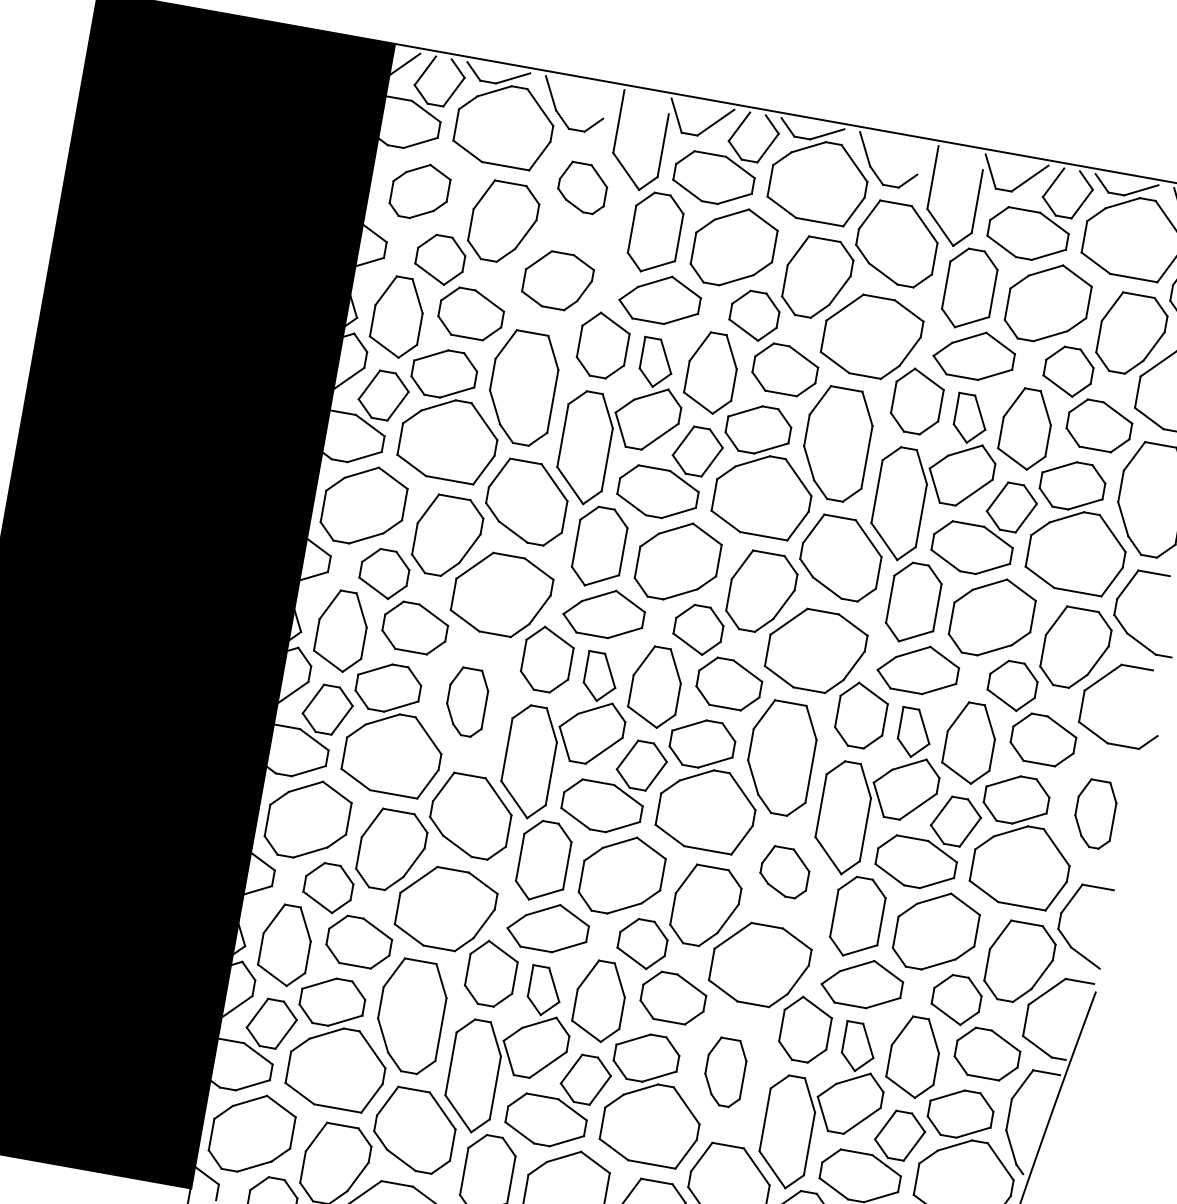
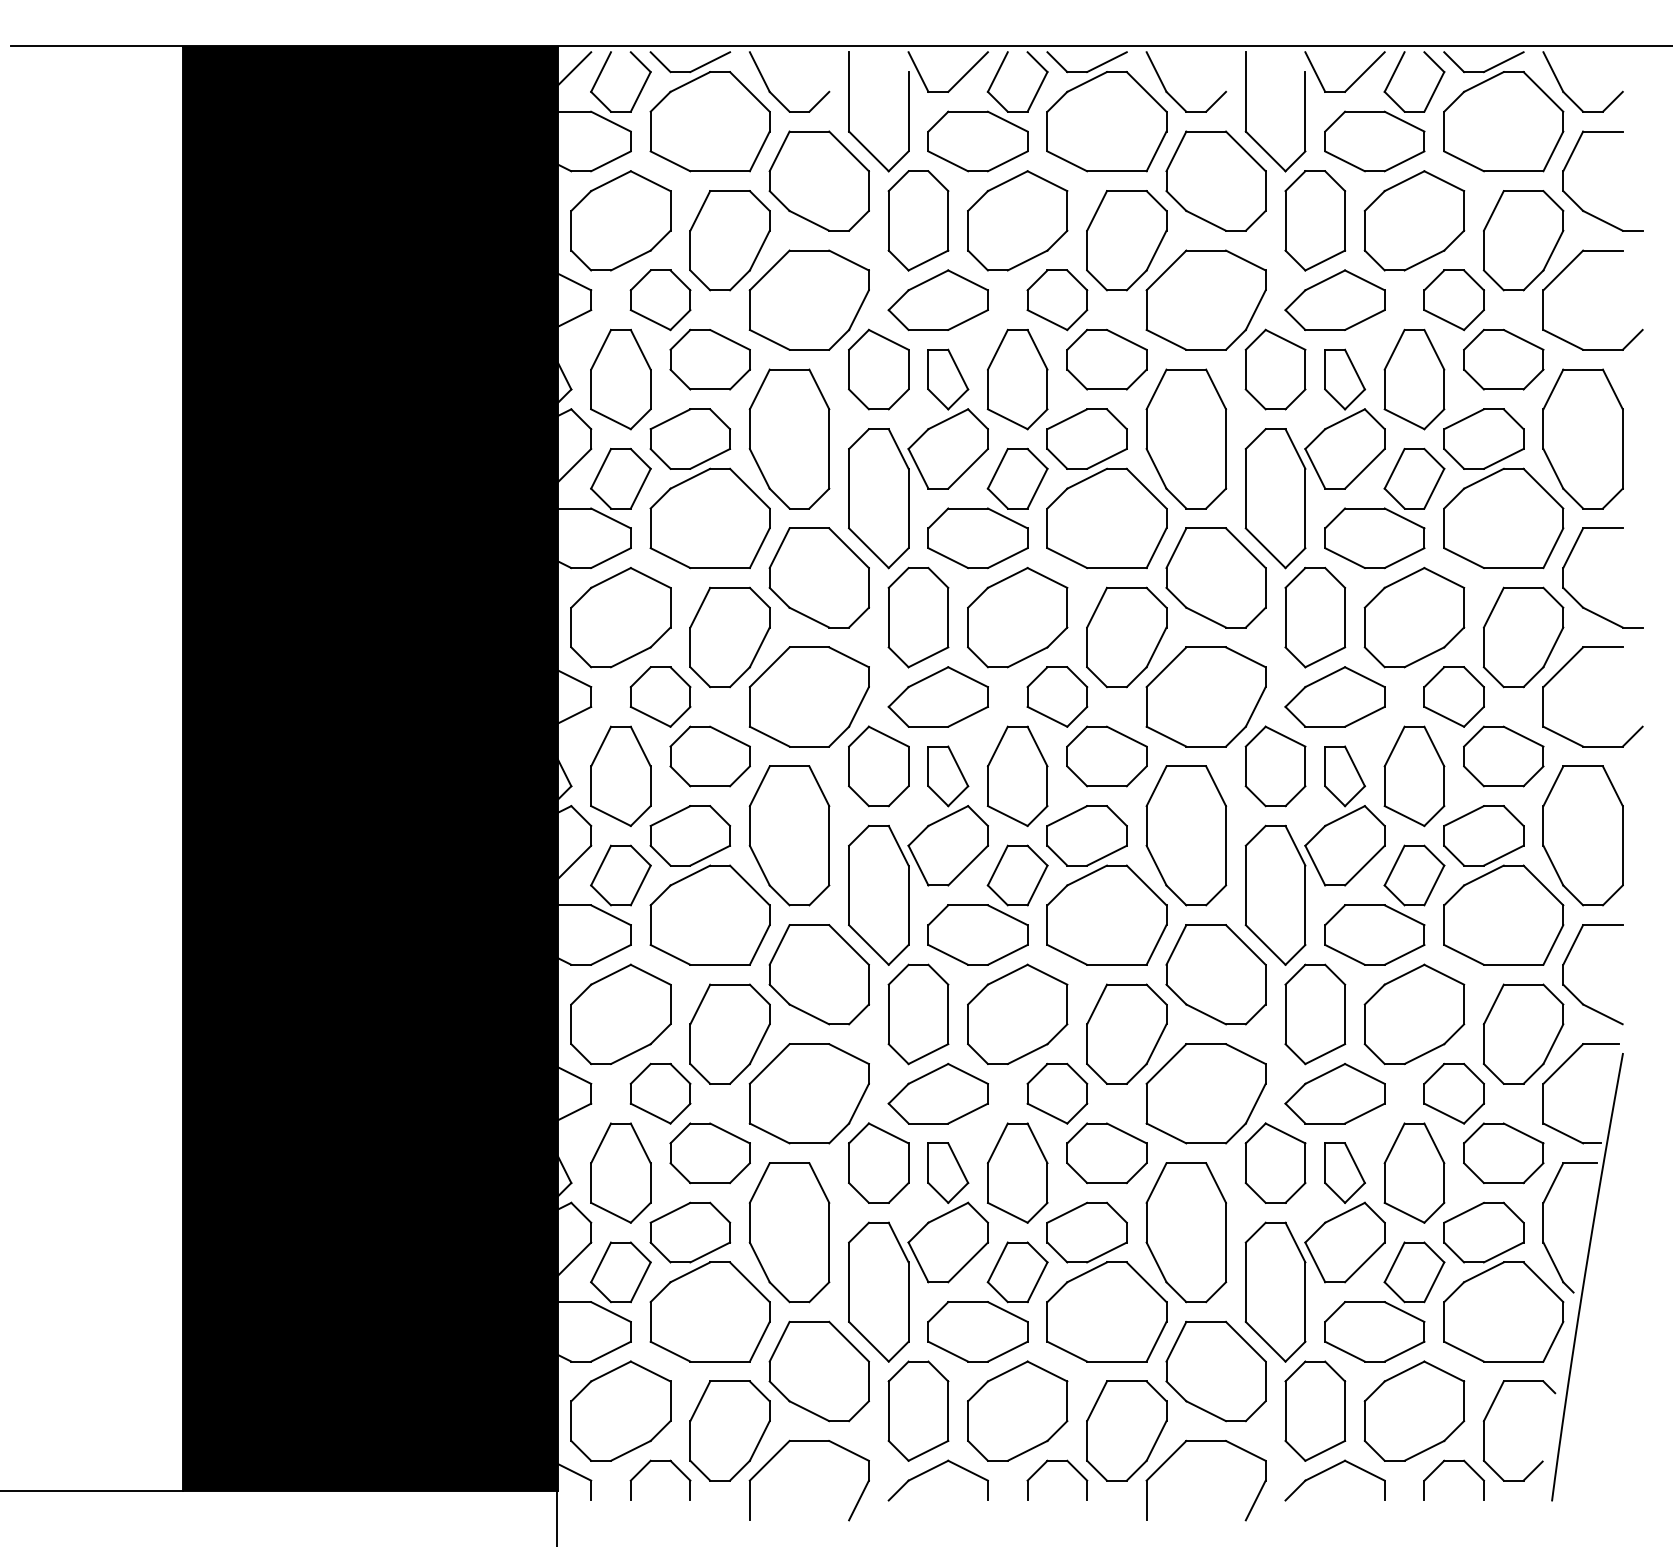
part: (582, 187) -> (818, 180), size x1.67
part: (419, 191) -> (620, 220), size x1.43
part: (557, 280) -> (808, 299), size x1.43
part: (466, 701) -> (789, 835), size x1.67
part: (1094, 813) -> (1582, 835), size x1.67
part: (784, 871) -> (1215, 974), size x1.67
part: (725, 1072) -> (1186, 1232), size x1.67

